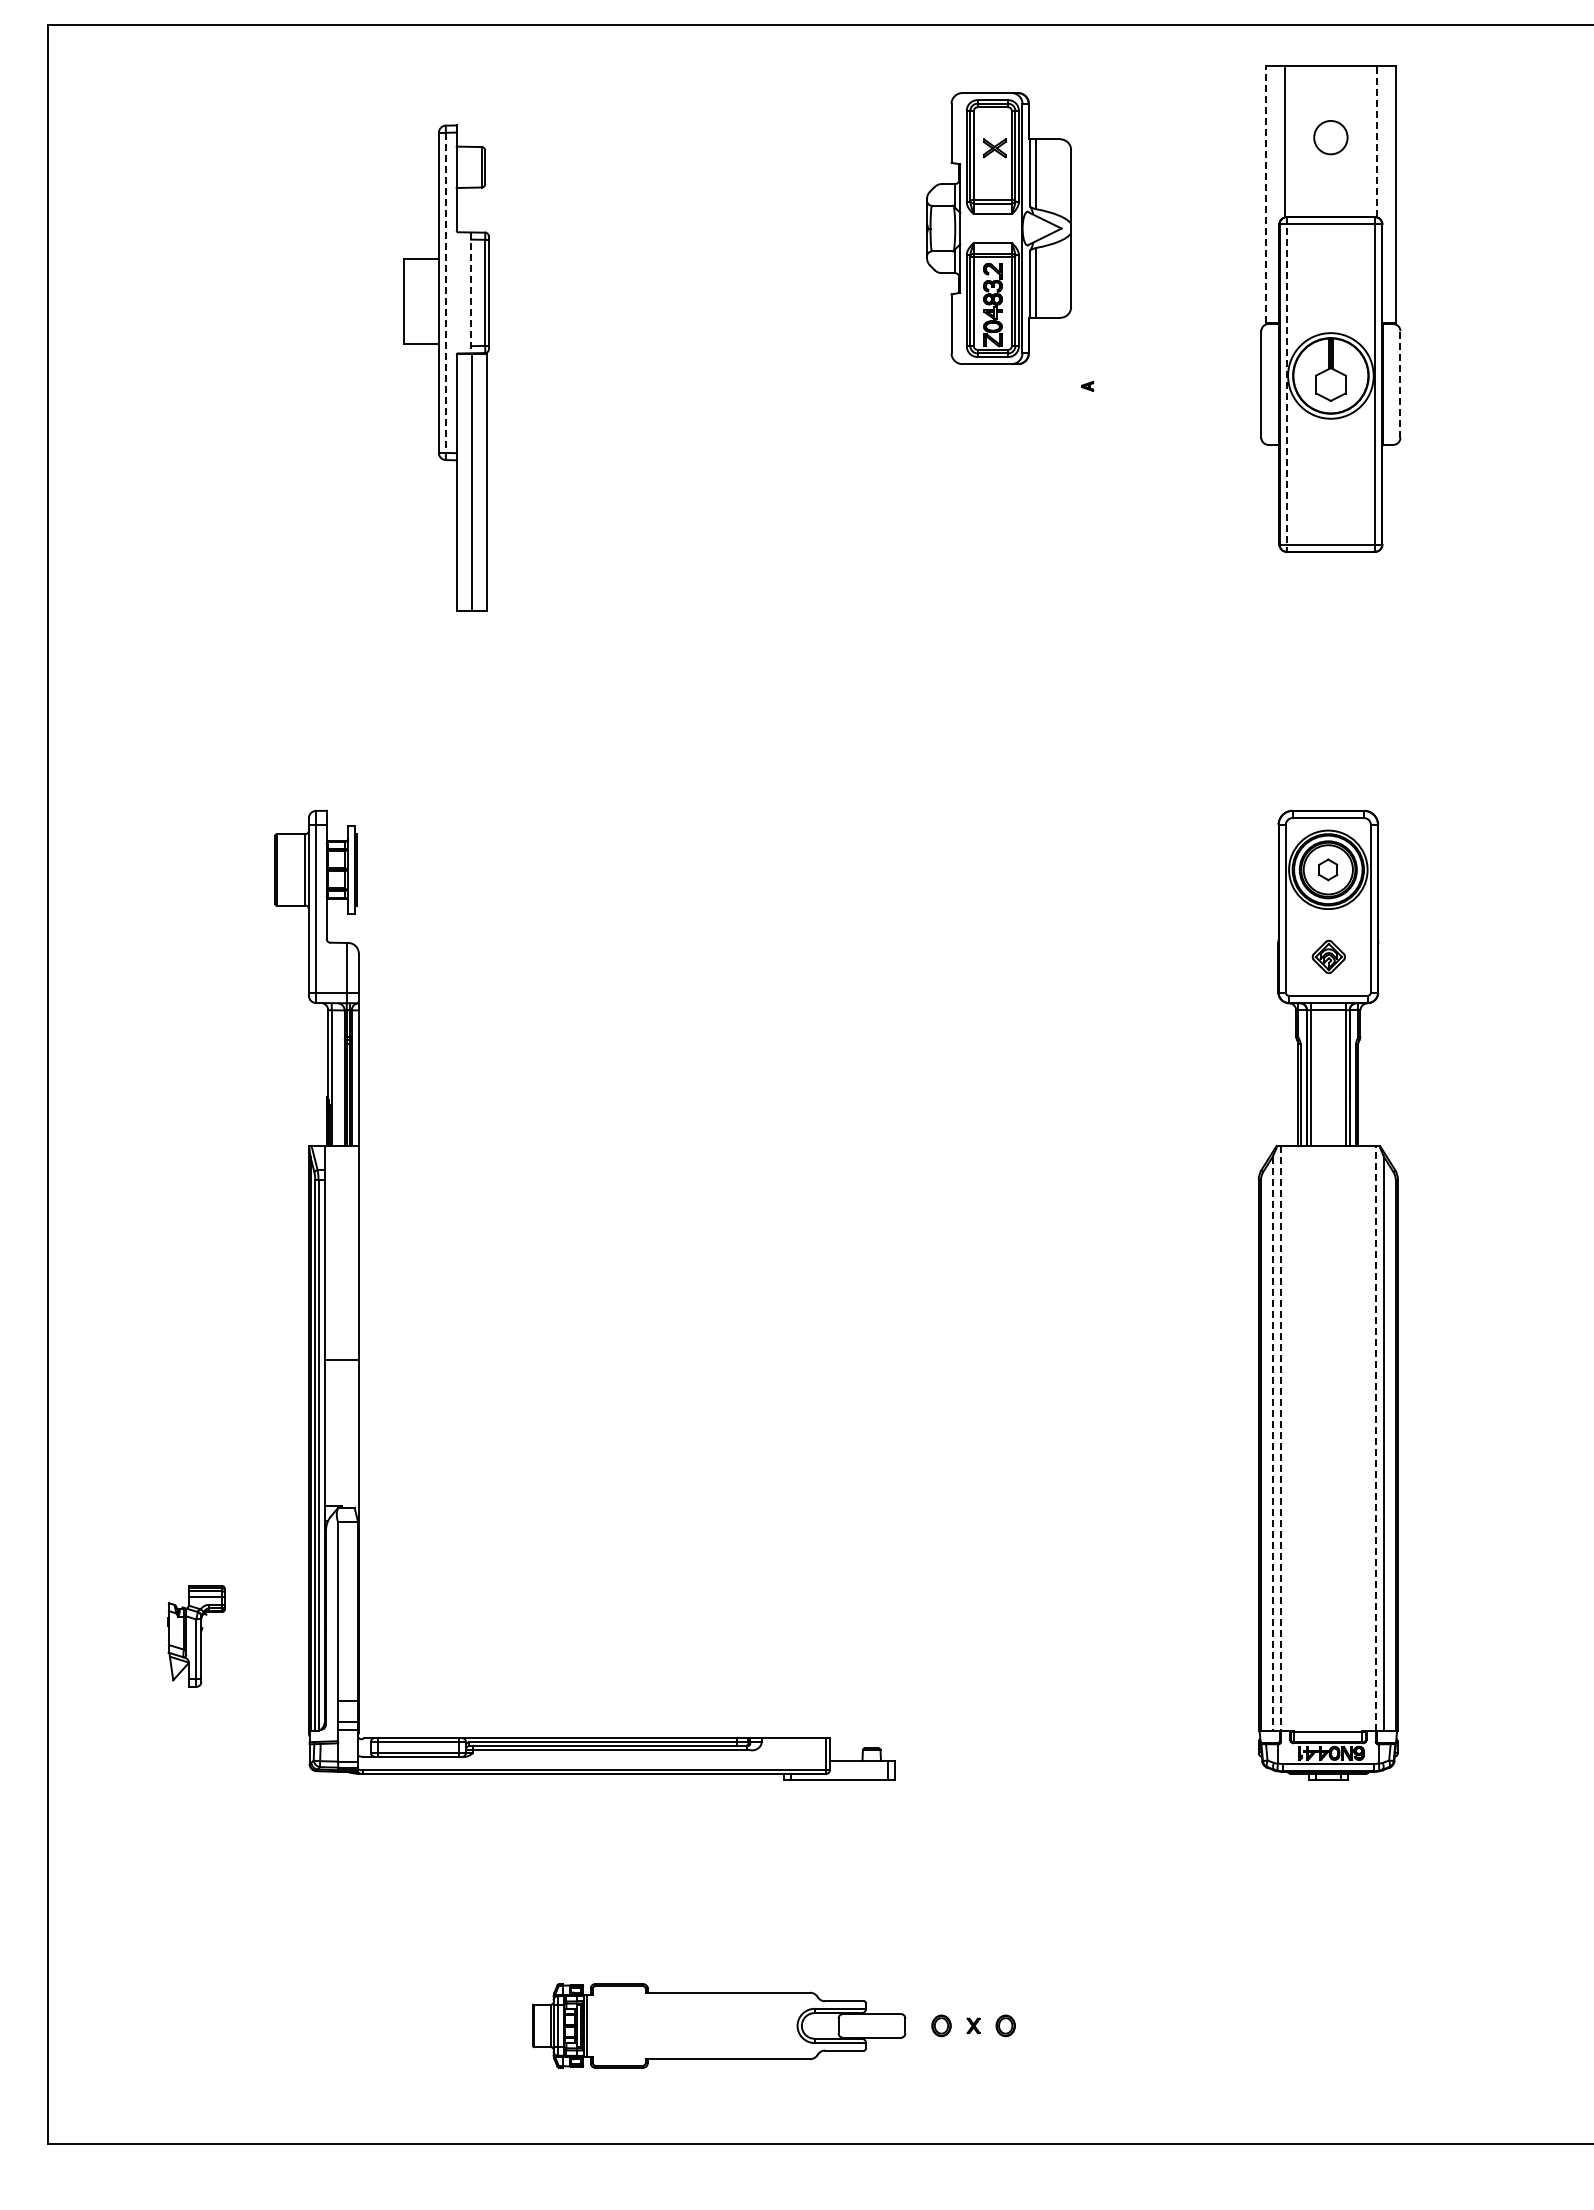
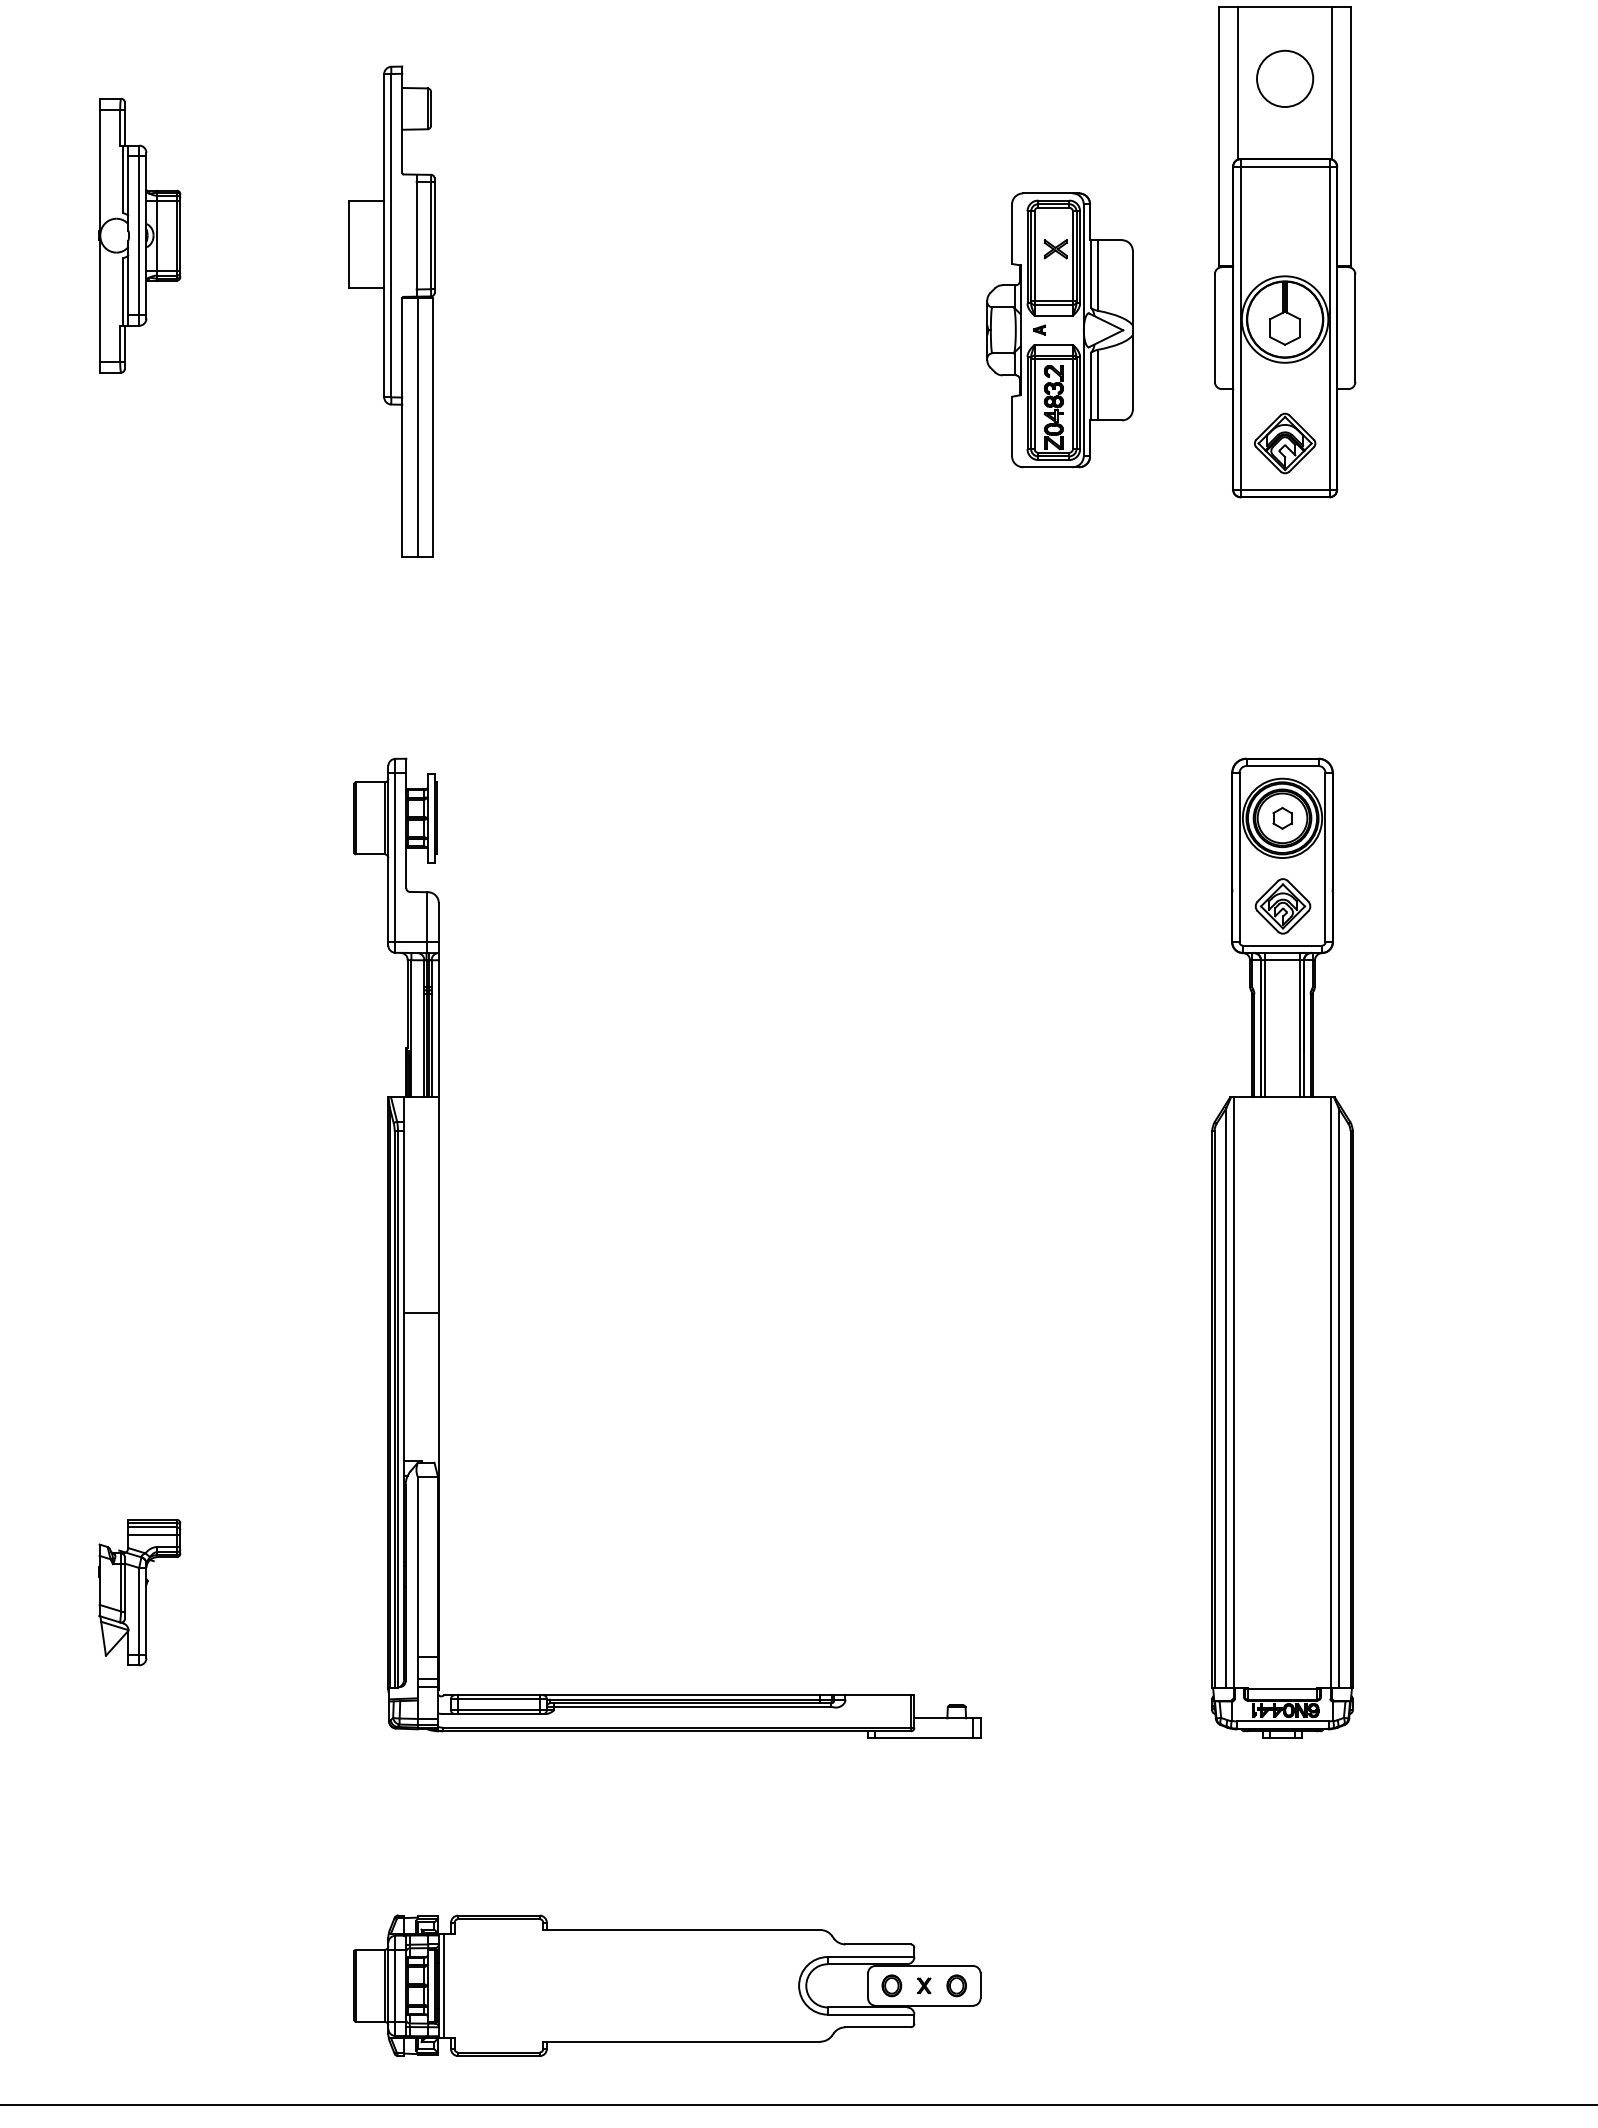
circle: (1330, 137) -> (1284, 78), size x1.67
line: (1377, 141) -> (1332, 82), dashed -> solid
line: (1265, 194) -> (1219, 136), dashed -> solid
part: (998, 228) -> (1059, 330), moved
part: (196, 292) -> (139, 235), added
line: (445, 293) -> (390, 236), dashed -> solid
line: (470, 293) -> (416, 236), dashed -> solid
line: (1400, 383) -> (1355, 327), dashed -> solid
line: (1286, 385) -> (1240, 329), dashed -> solid
part: (1330, 498) -> (1284, 443), added
part: (1328, 956) -> (1282, 905), size x1.67
part: (359, 1295) -> (439, 1248), moved
line: (1280, 1438) -> (1234, 1392), dashed -> solid
line: (1375, 1438) -> (1330, 1392), dashed -> solid
line: (1272, 1444) -> (1226, 1398), dashed -> solid
part: (196, 1636) -> (139, 1592), size x1.43
part: (719, 2025) -> (667, 1985), size x1.67

